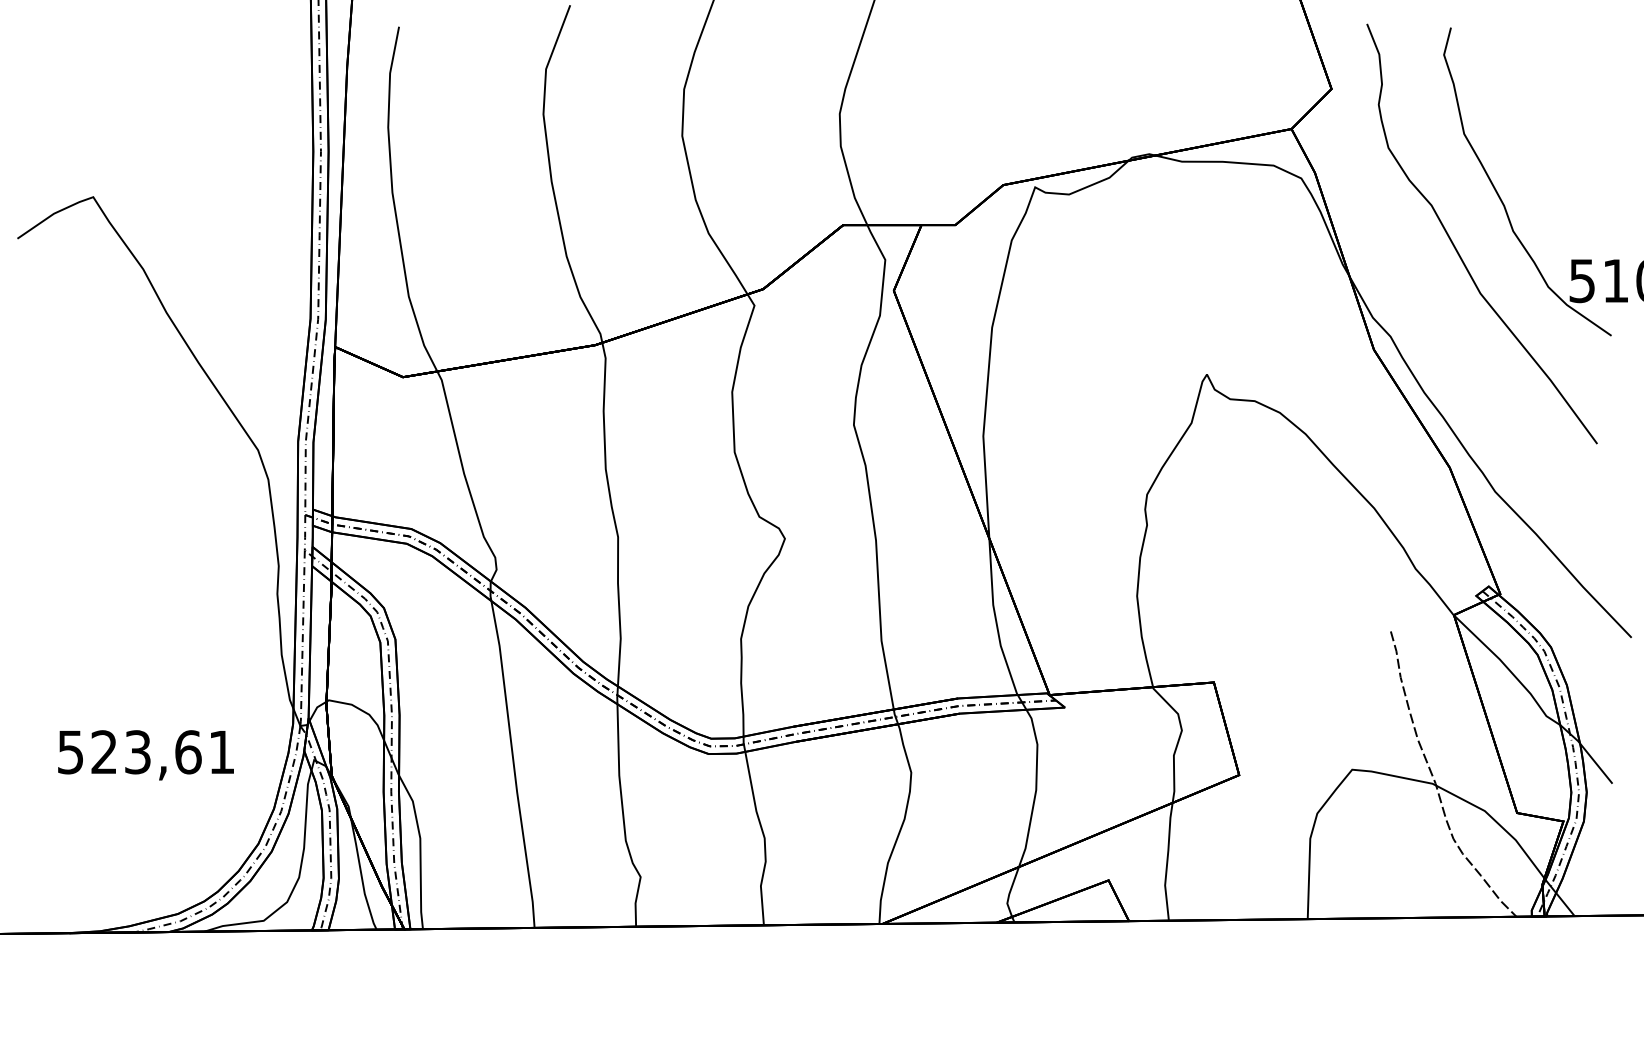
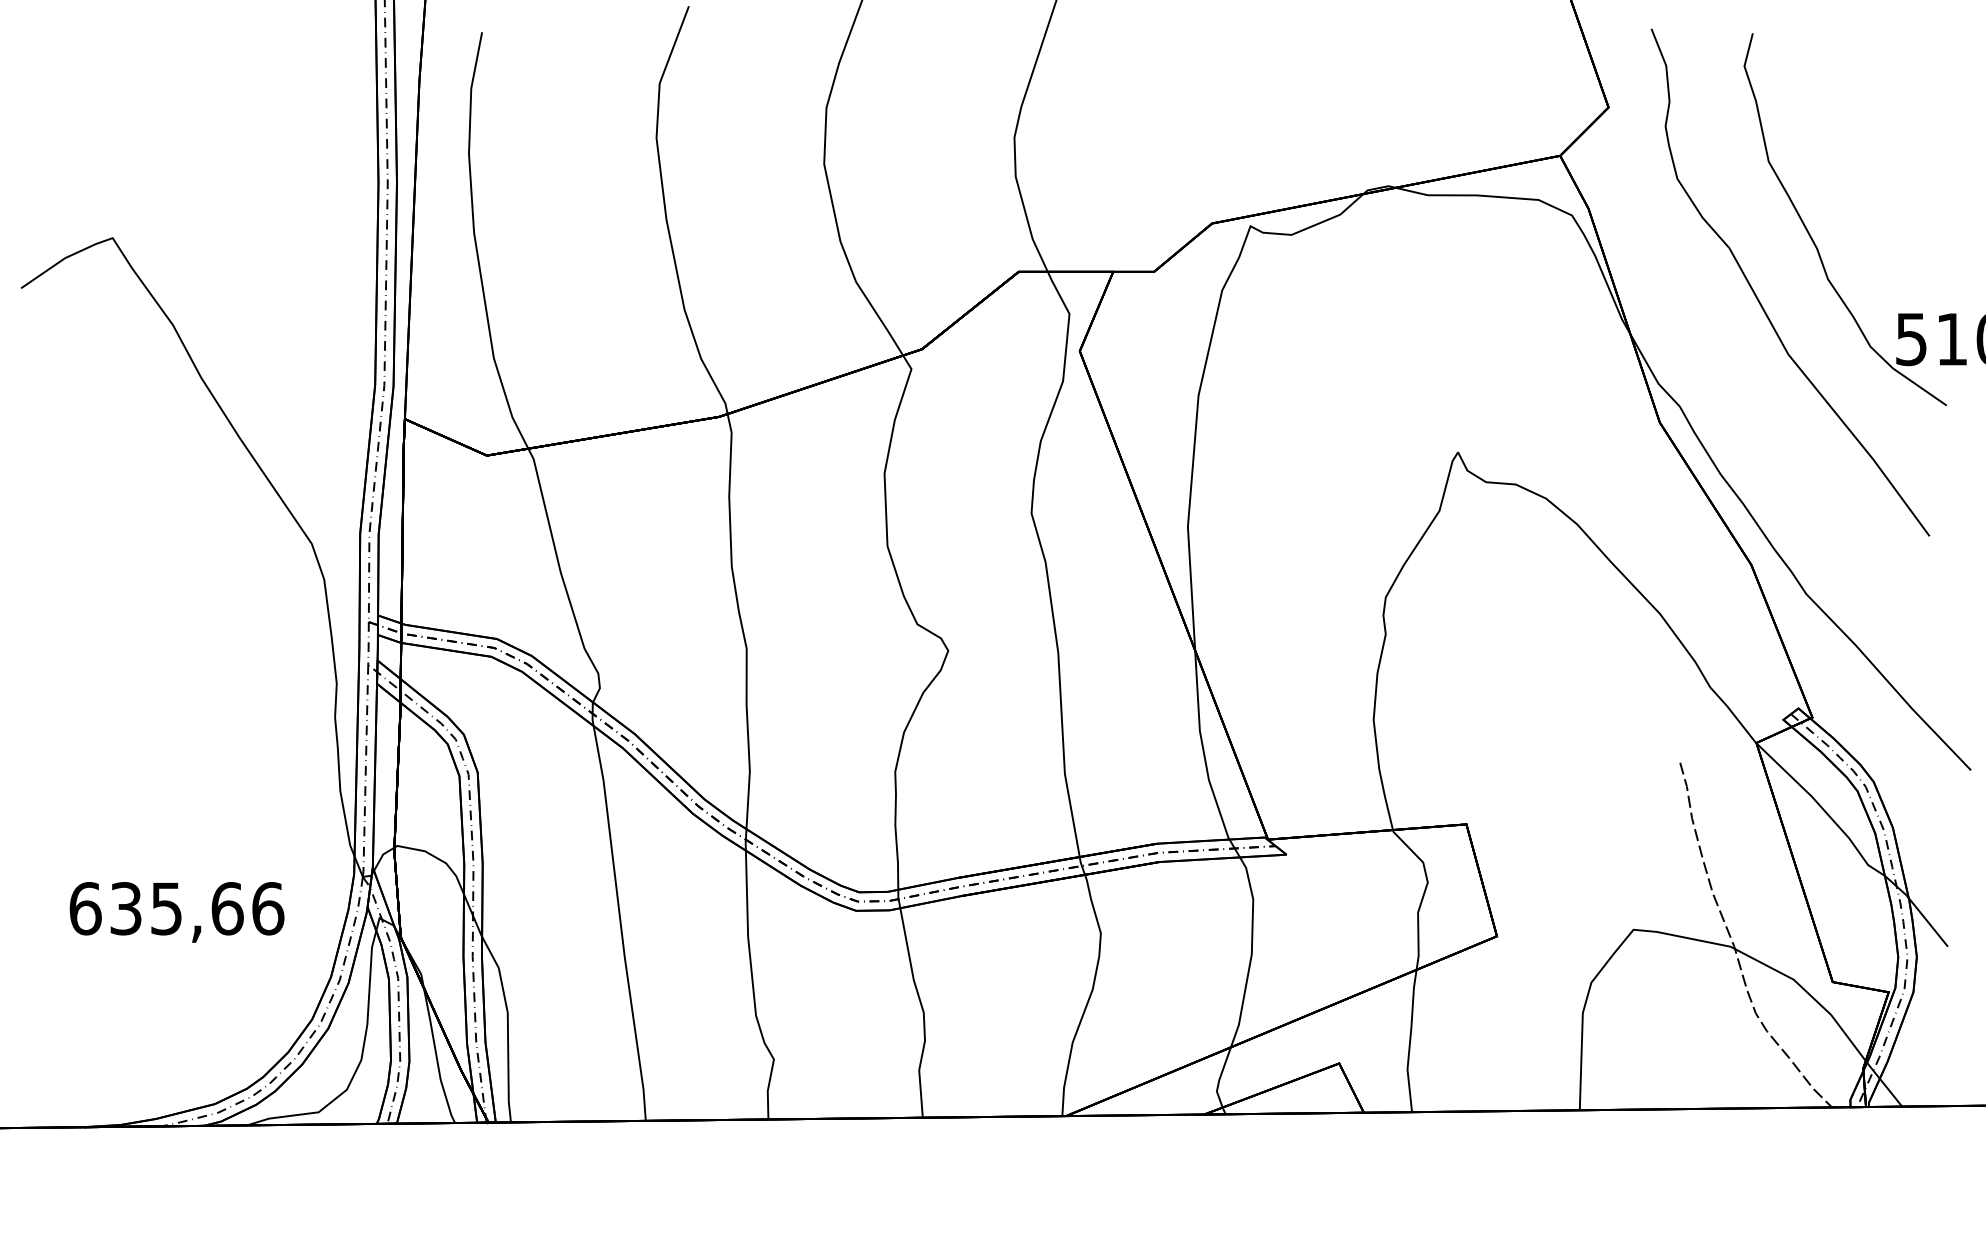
text: (146, 752) -> (176, 908), 523,61 -> 635,66

